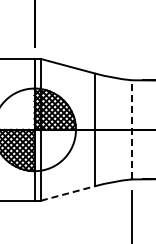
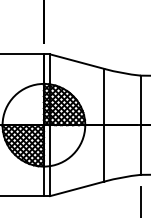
line: (131, 129) -> (140, 124), dashed -> solid
line: (68, 193) -> (77, 188), dashed -> solid

